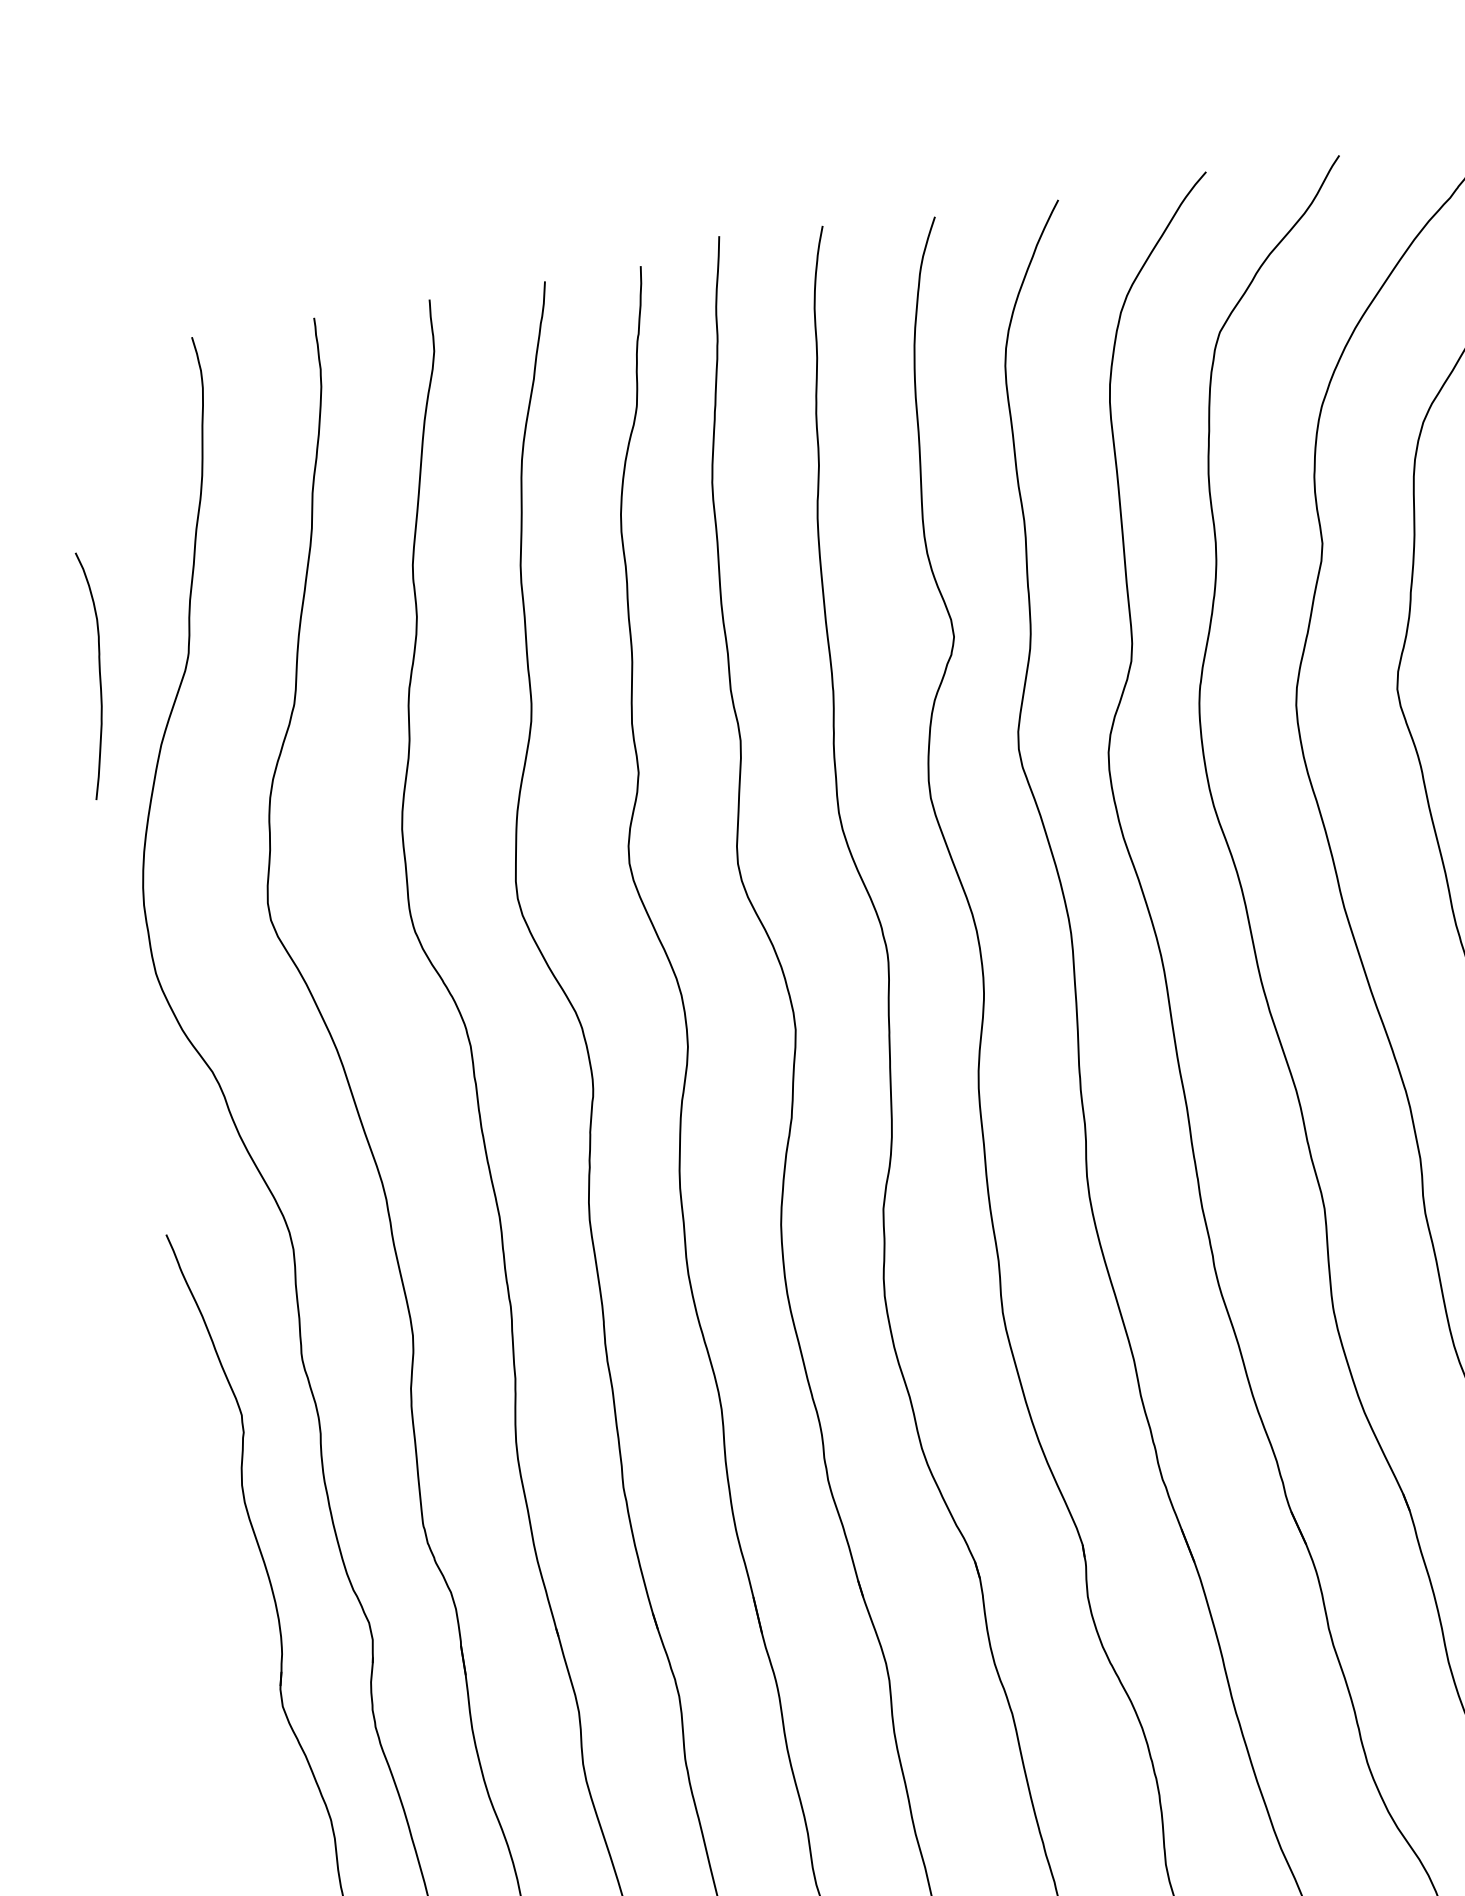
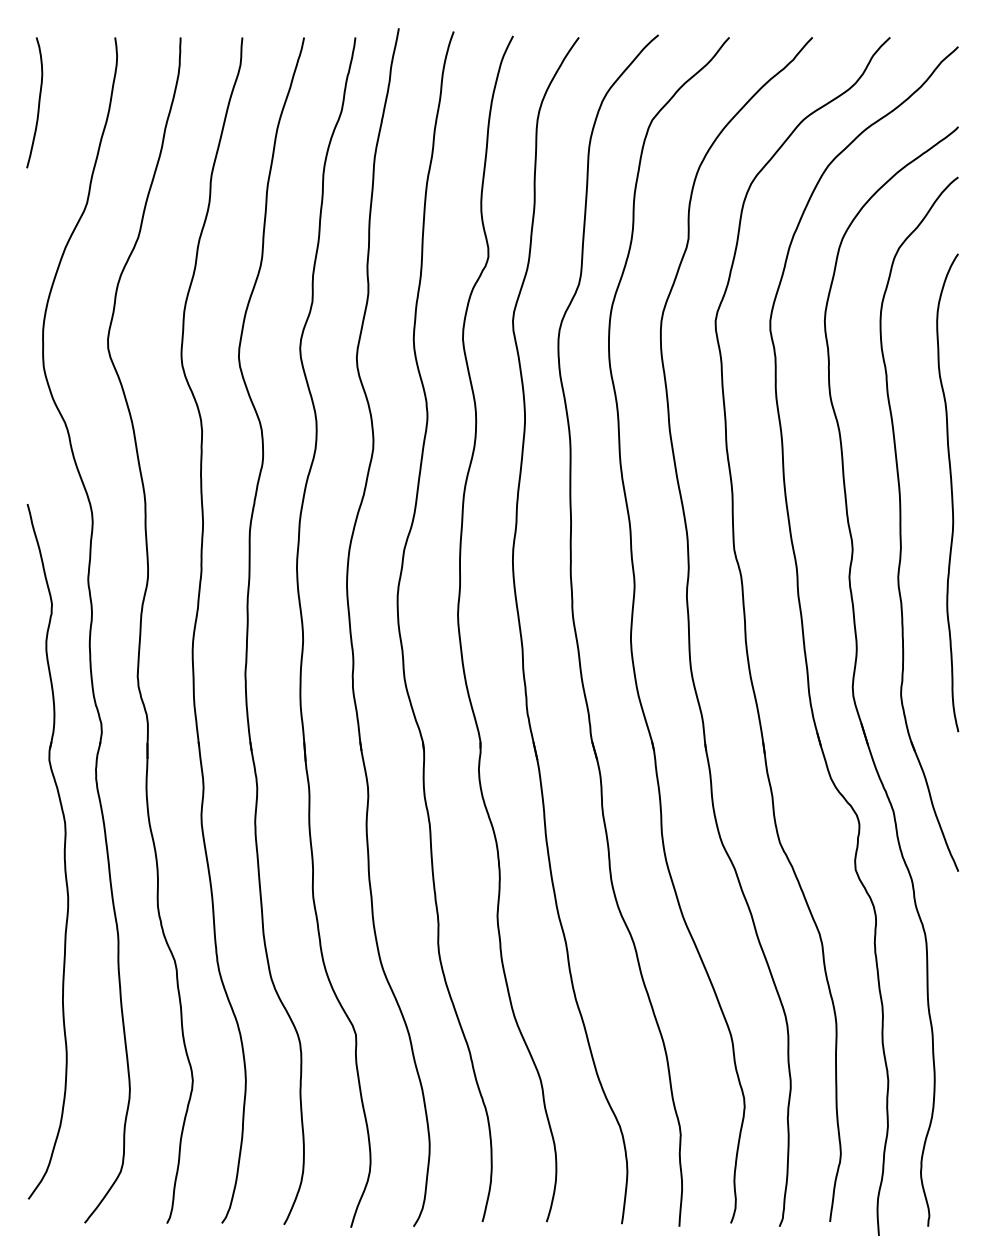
curve: (98, 673) -> (38, 102), moved

